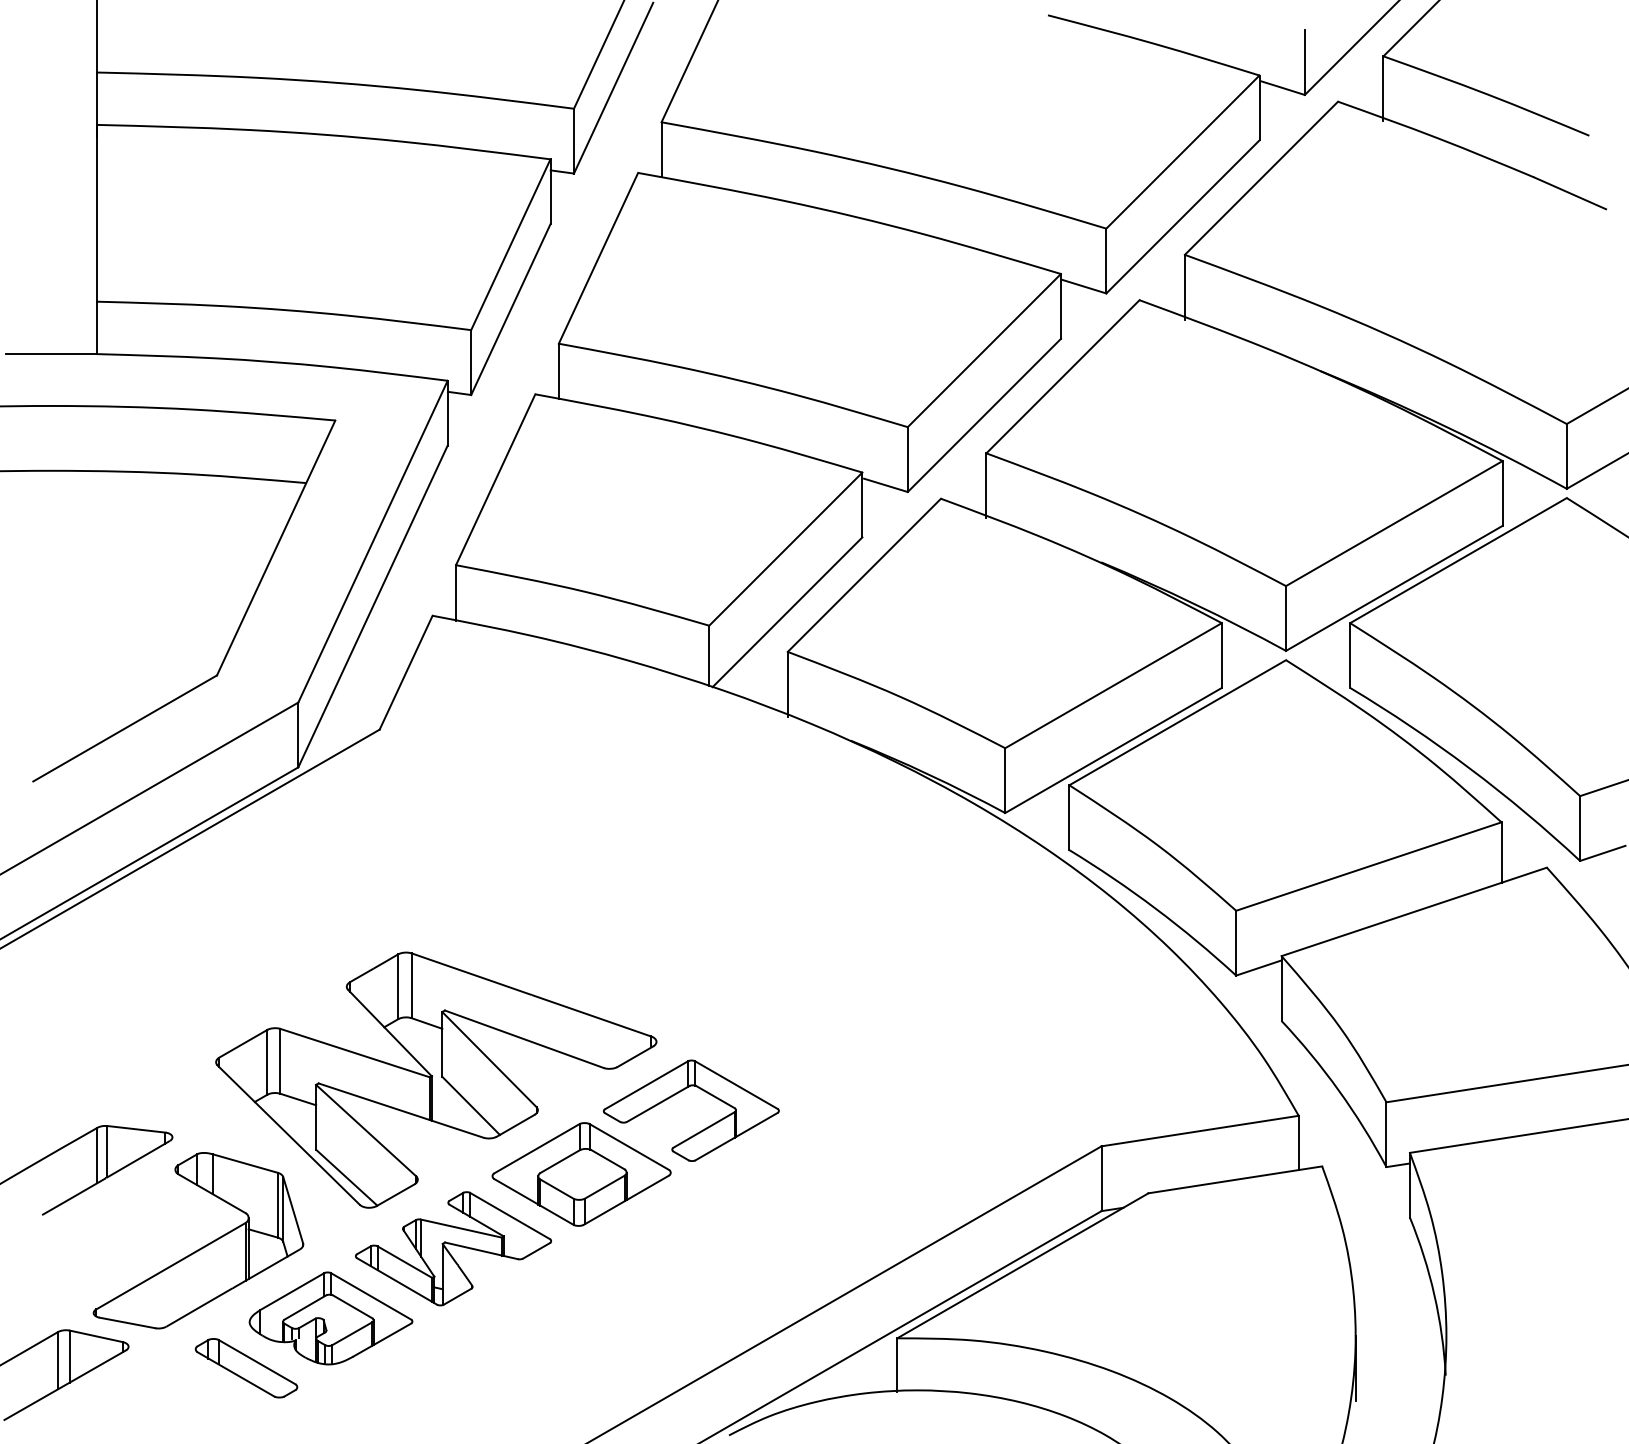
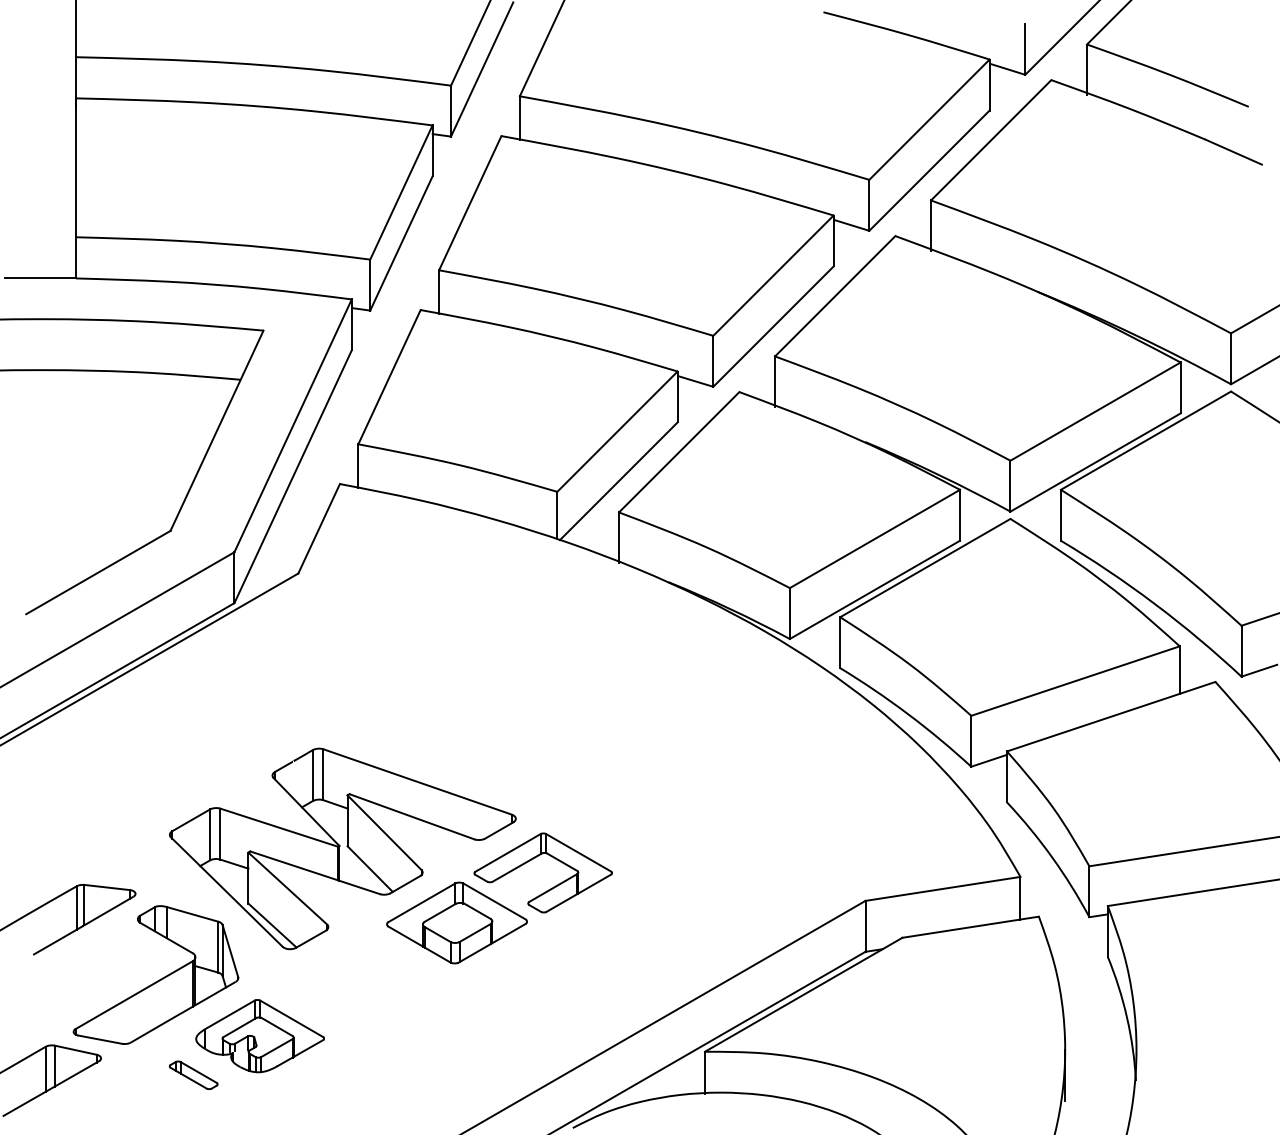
part: (453, 1248) -> (356, 981), removed
part: (246, 1368) -> (193, 1075), size x0.6

